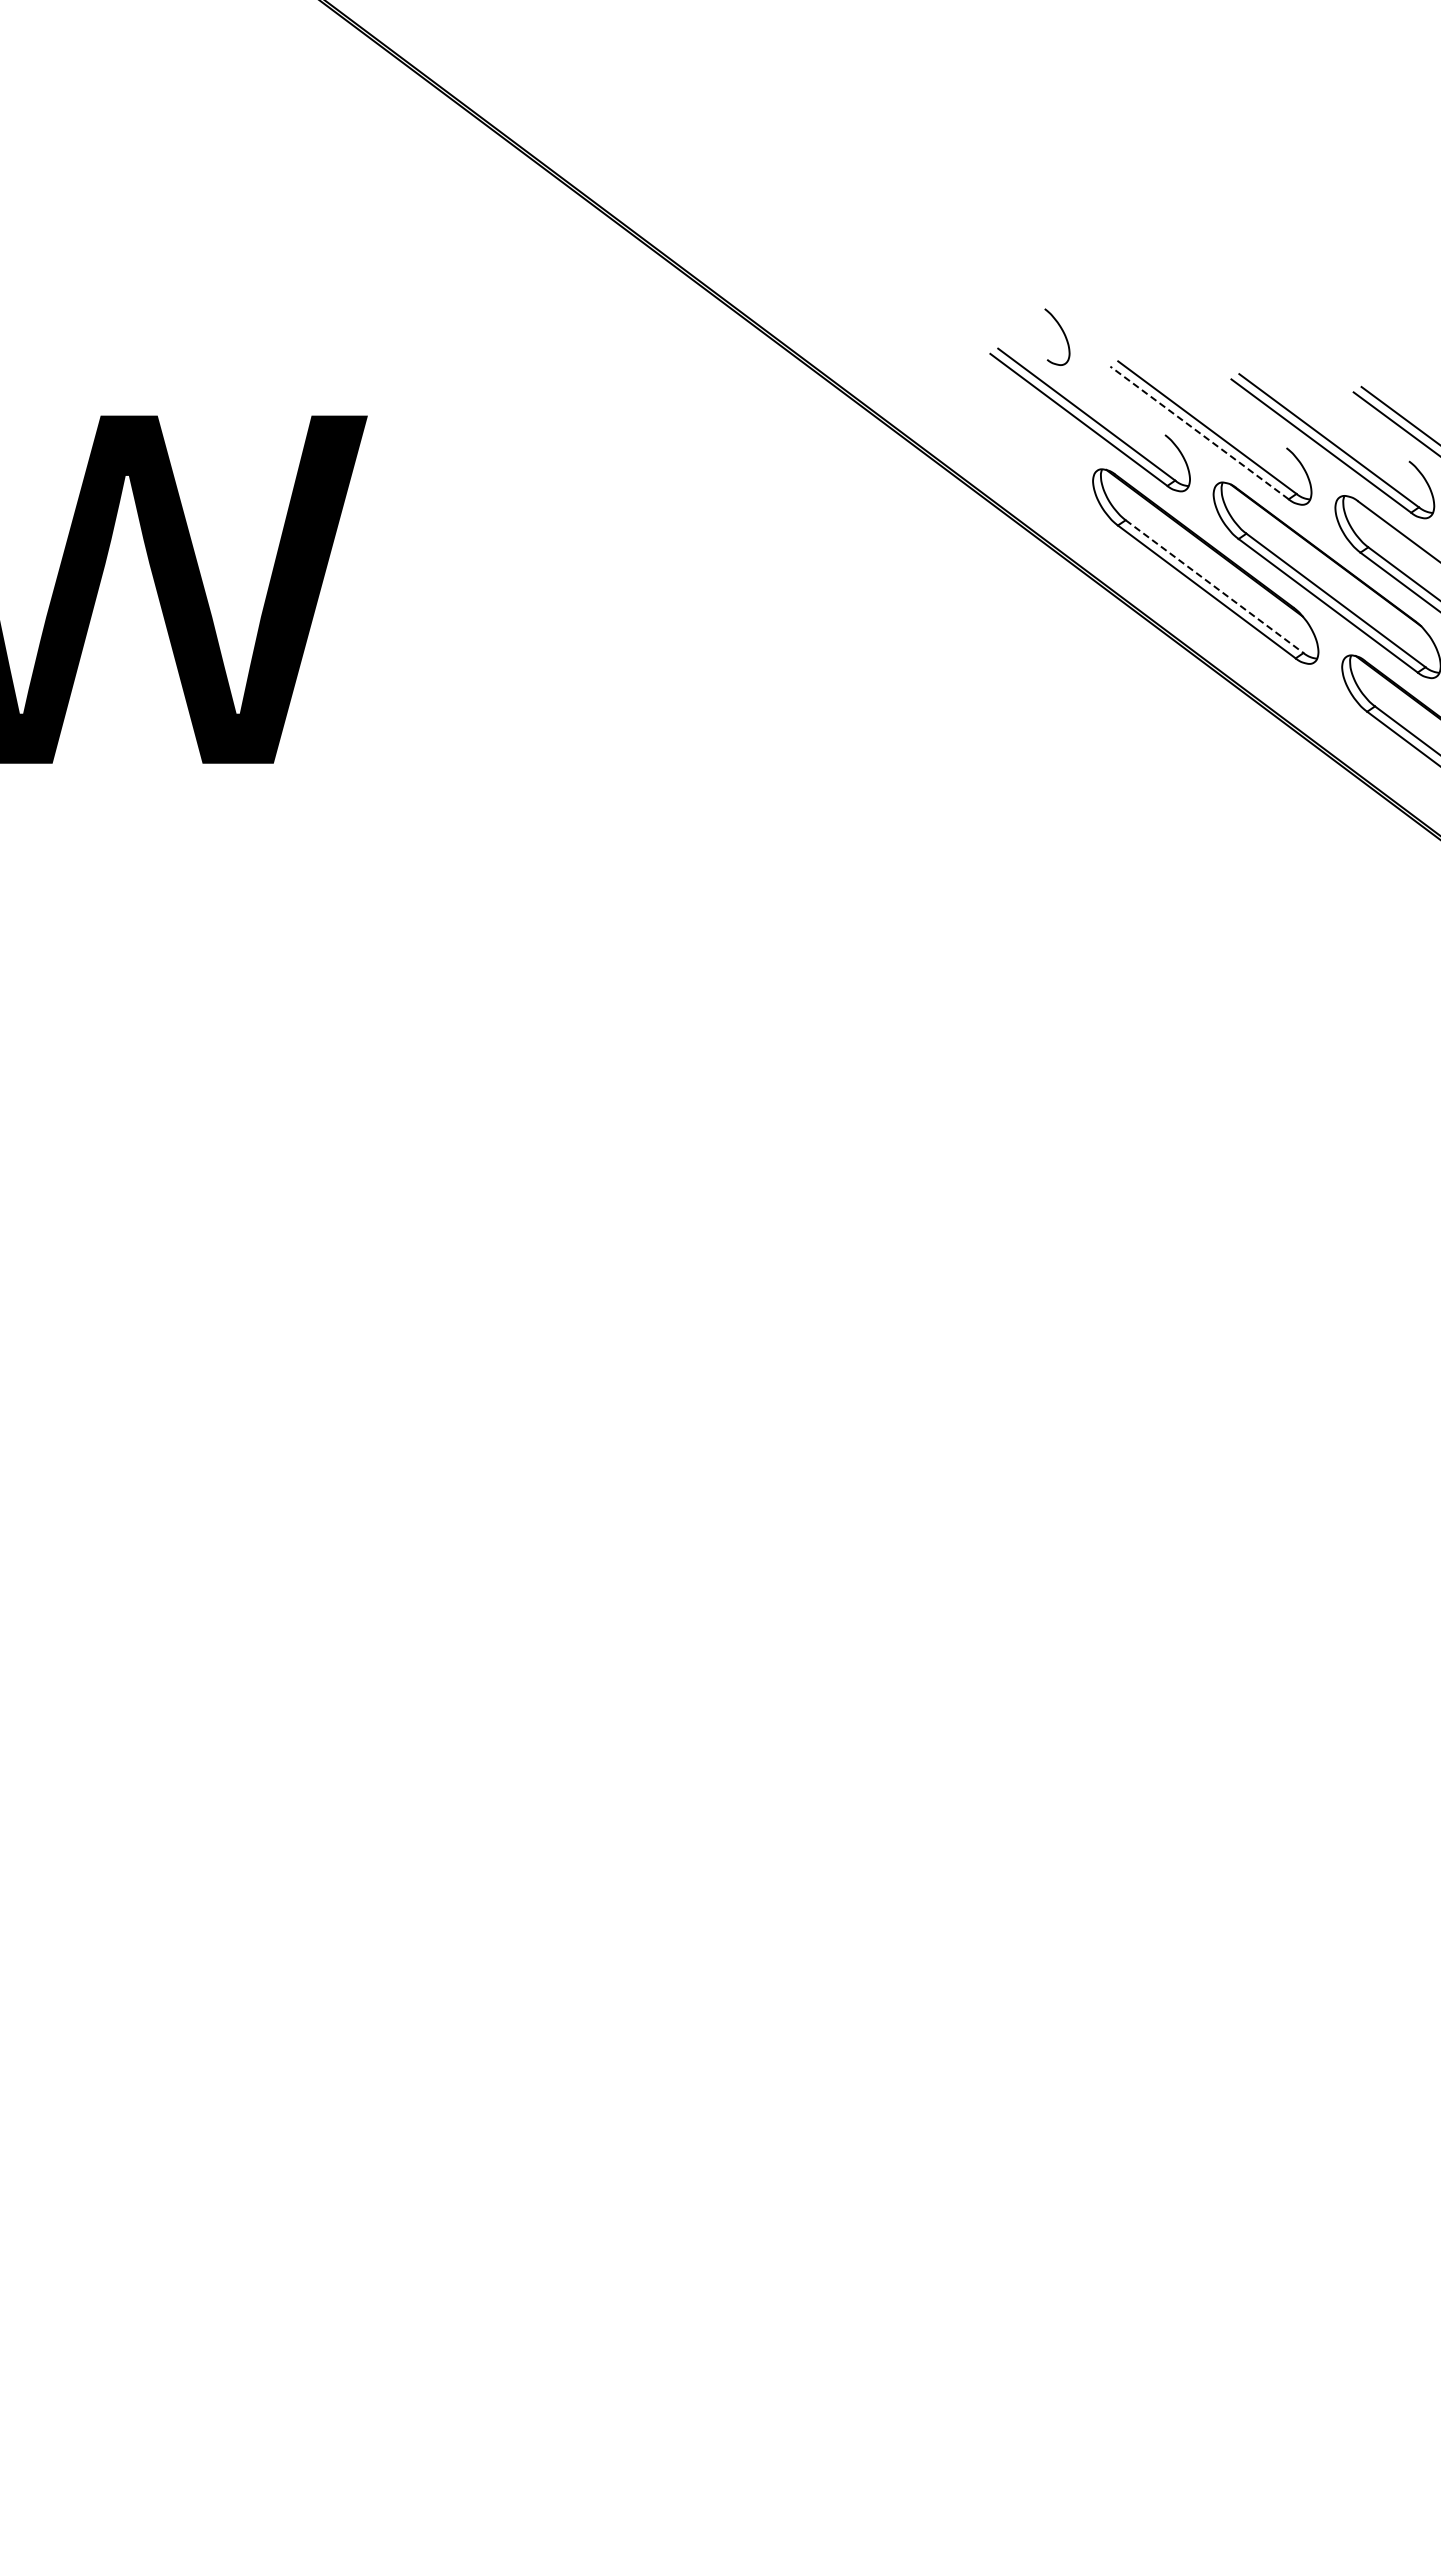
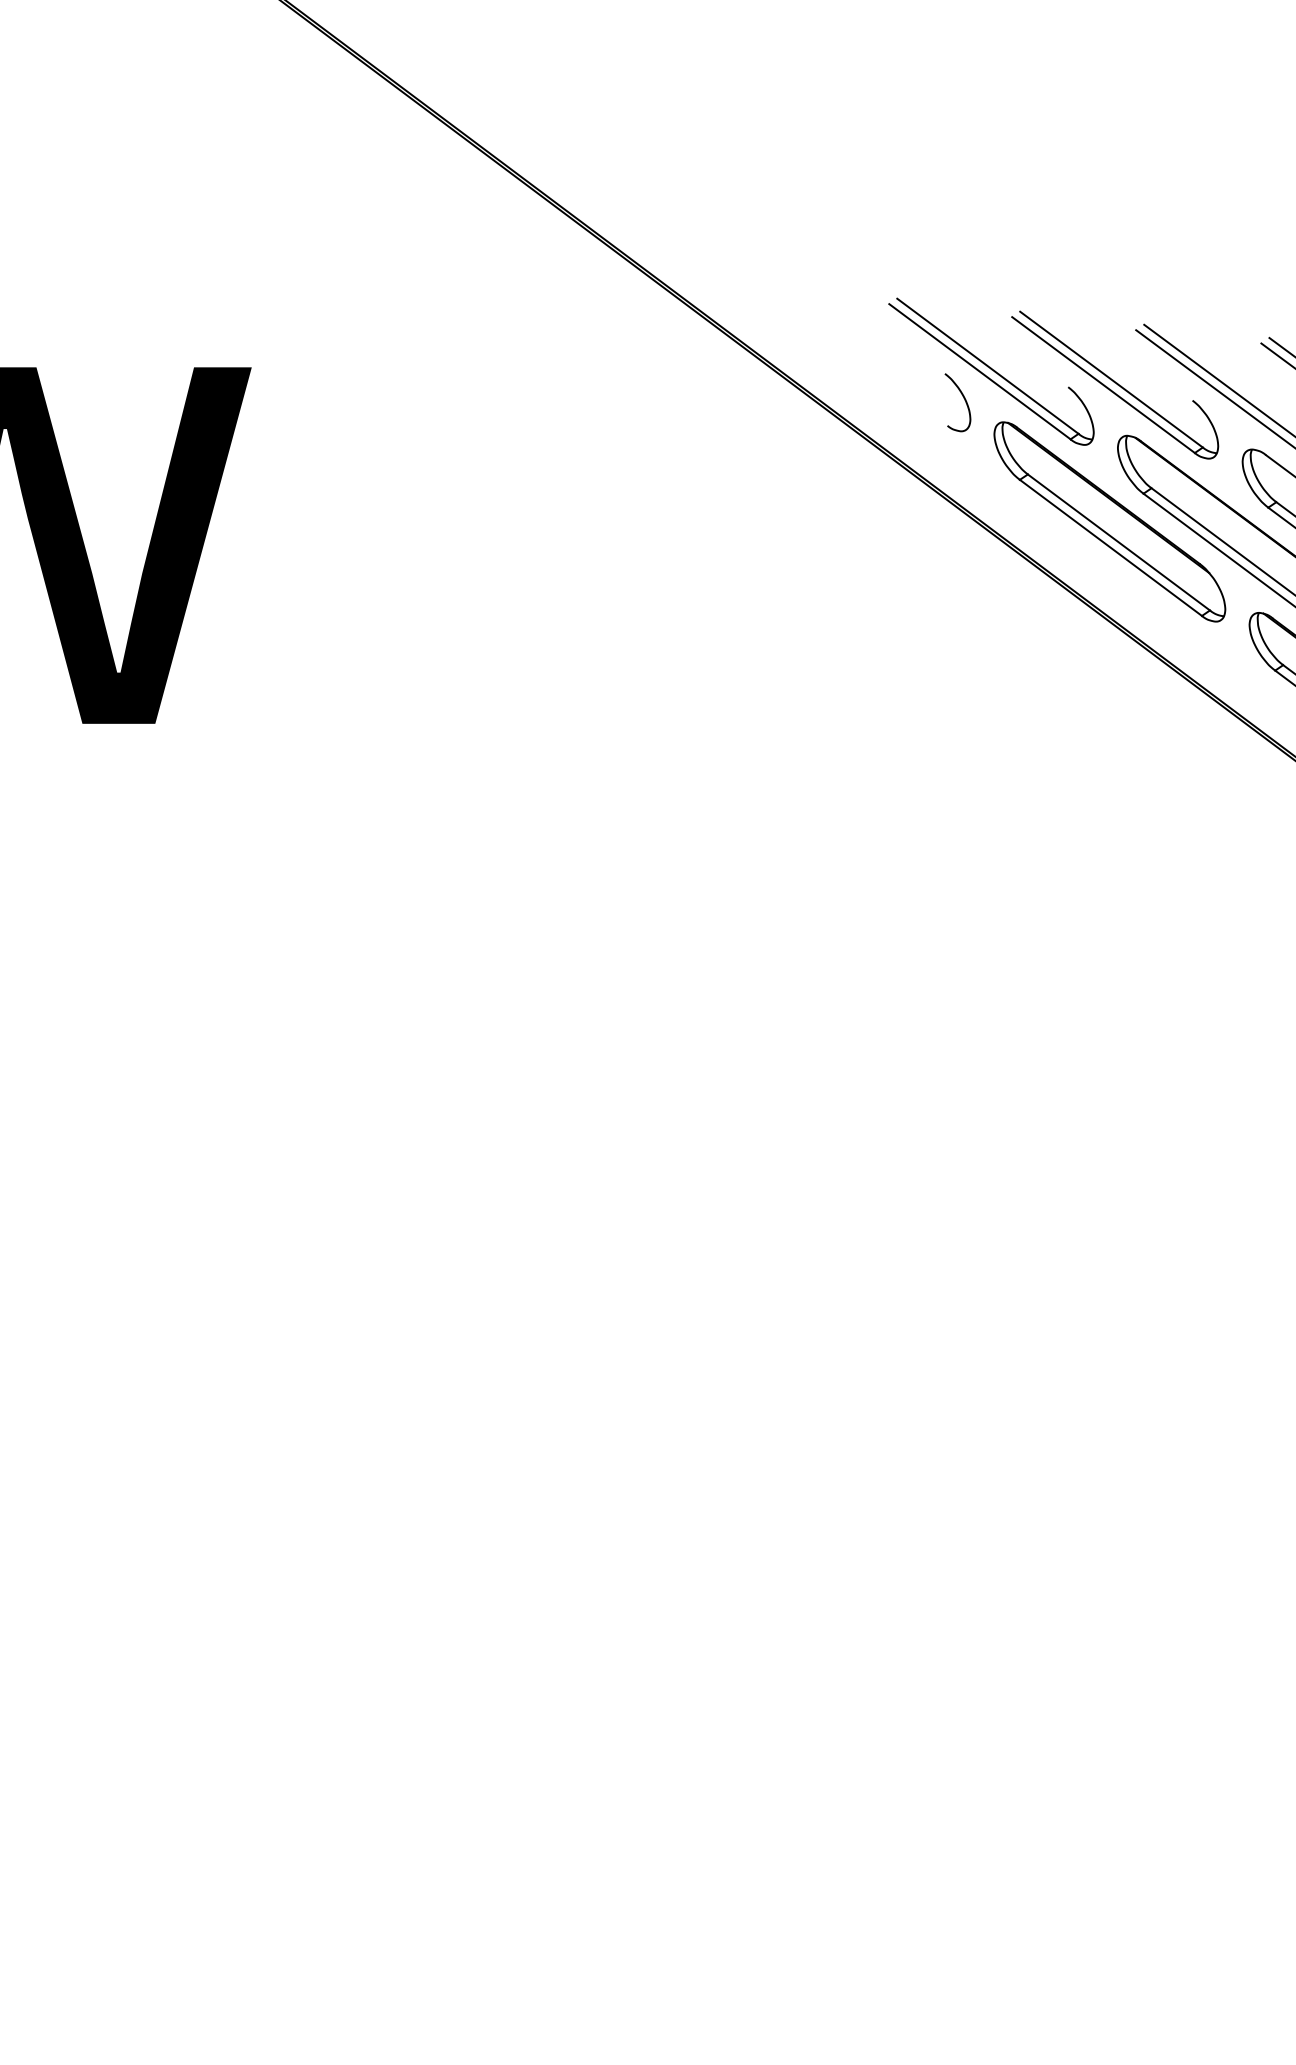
curve: (1063, 334) -> (964, 399), moved
line: (1199, 432) -> (1103, 384), dashed -> solid
line: (1214, 586) -> (1118, 542), dashed -> solid

